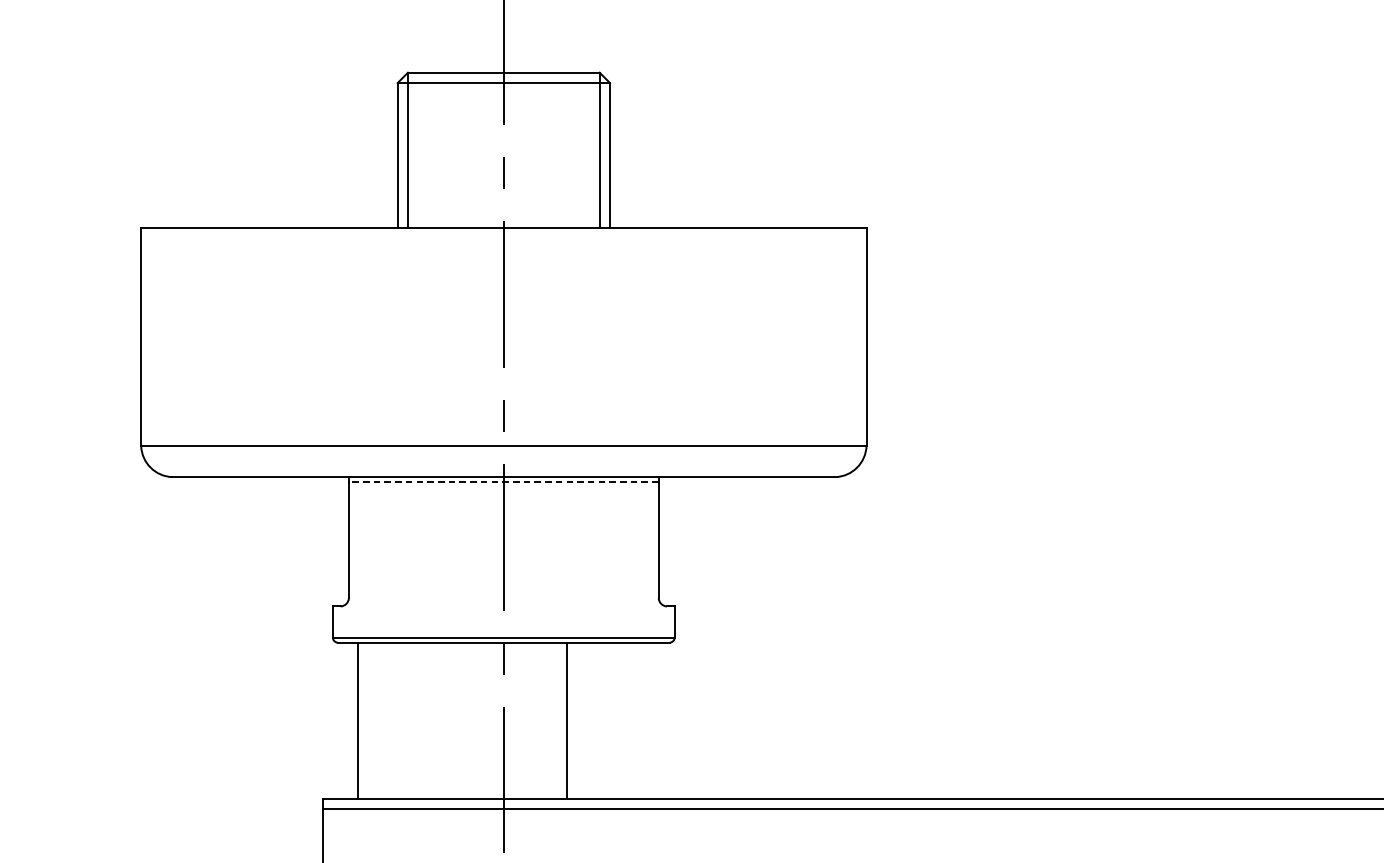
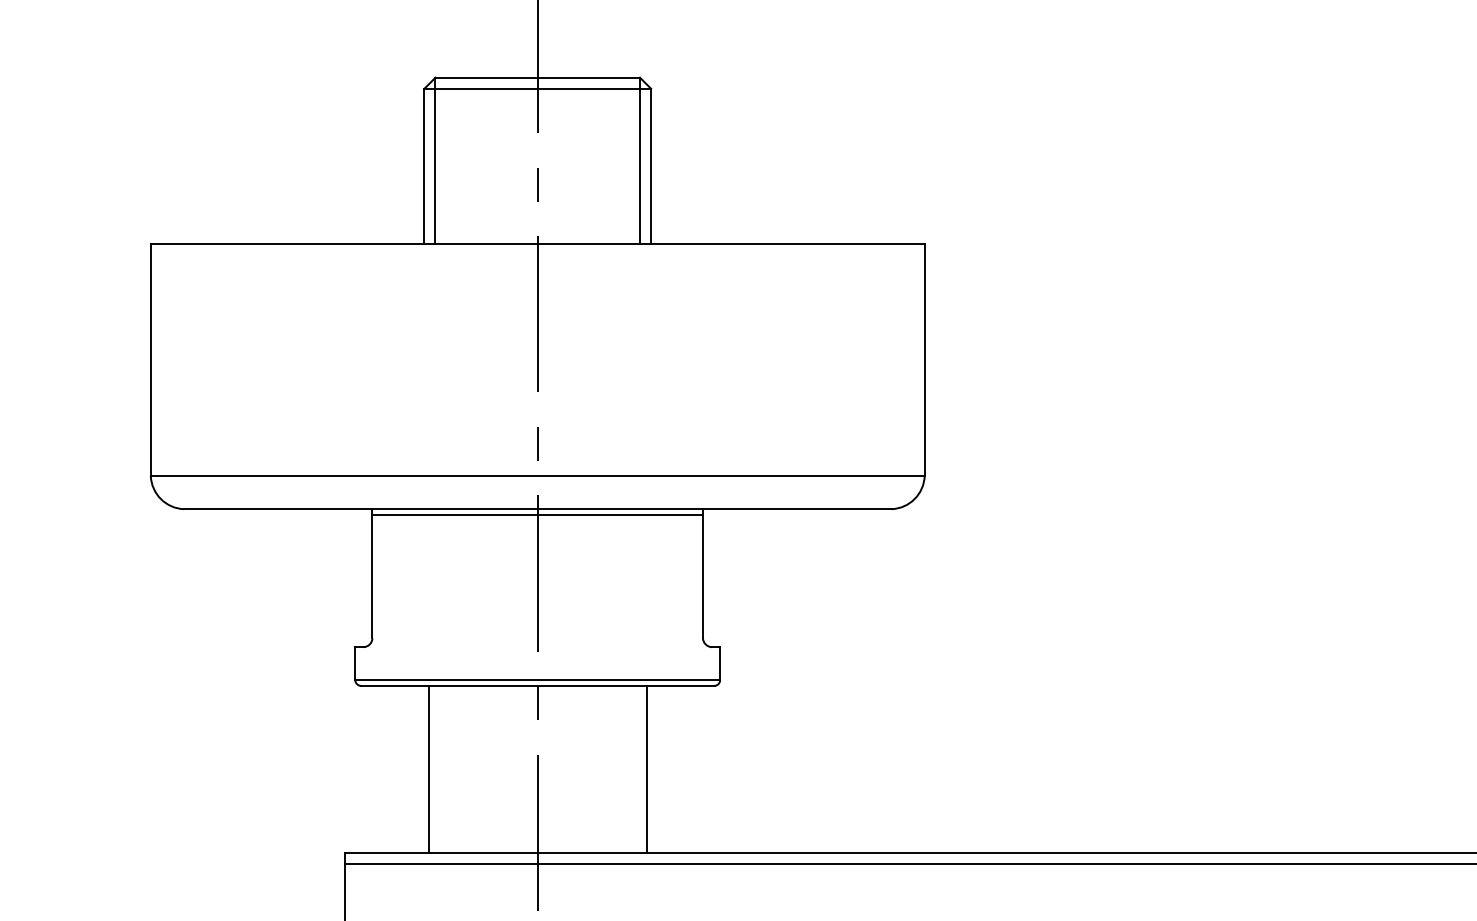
line: (503, 482) -> (537, 514), dashed -> solid
line: (357, 720) -> (428, 768), moved
line: (567, 720) -> (646, 768), moved

